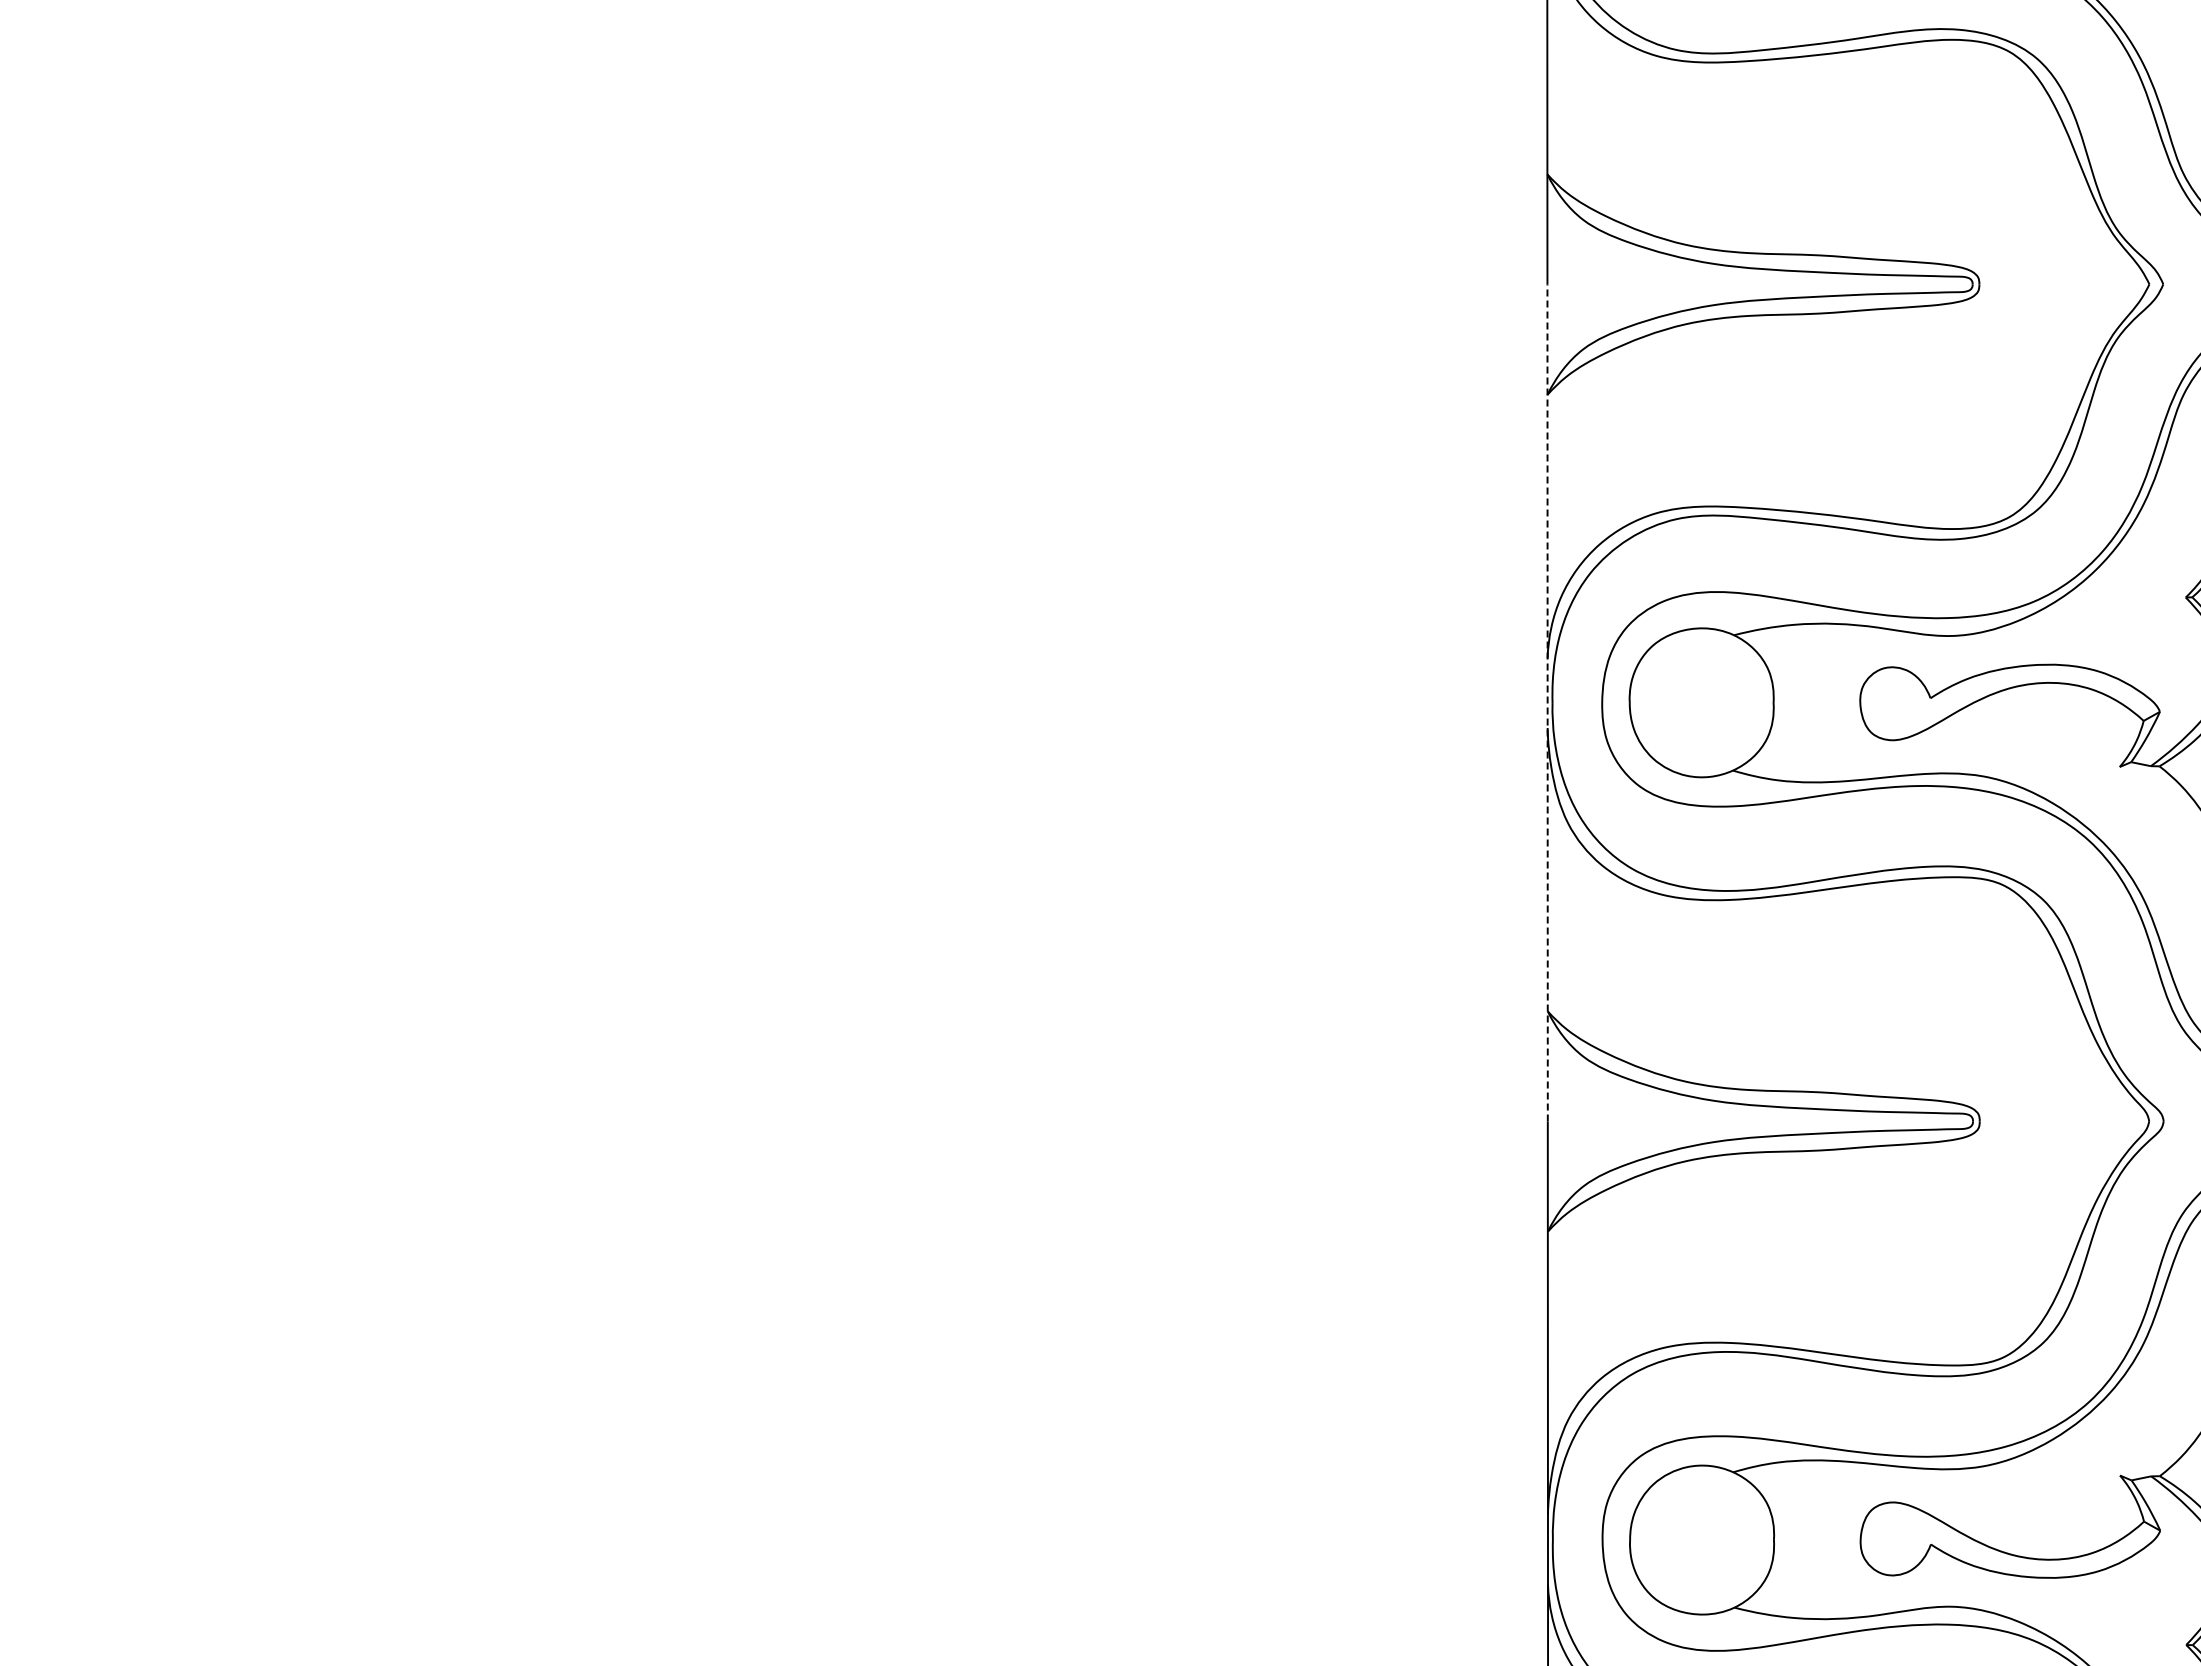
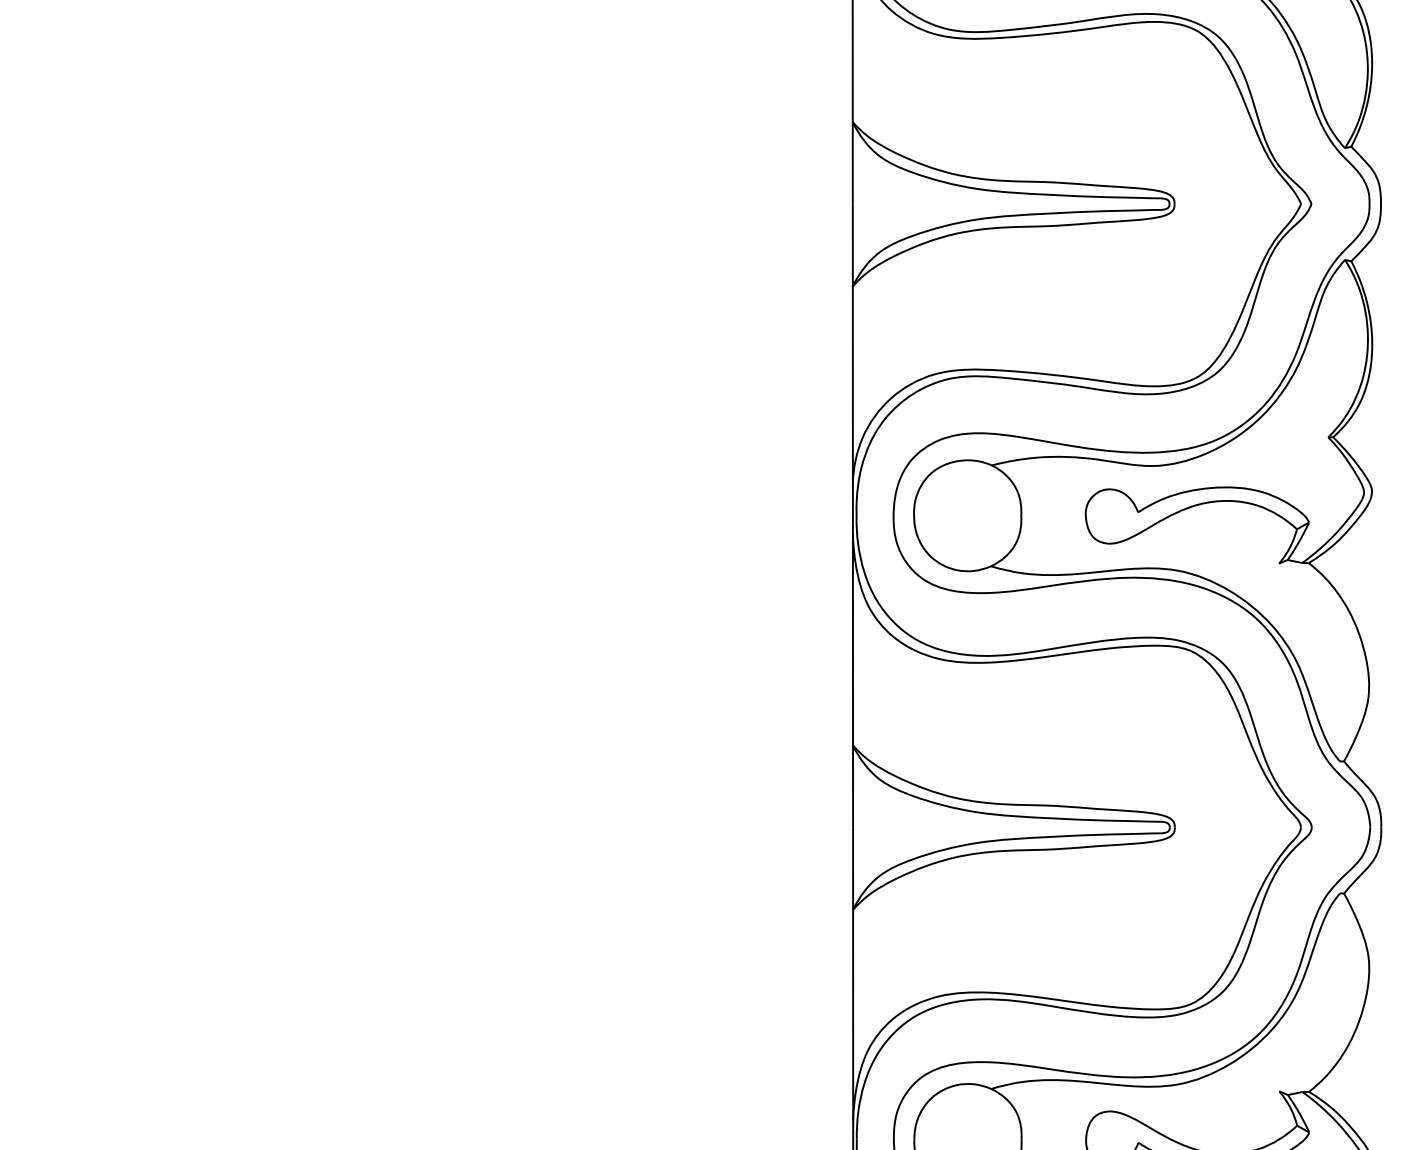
line: (1547, 702) -> (852, 515), dashed -> solid

